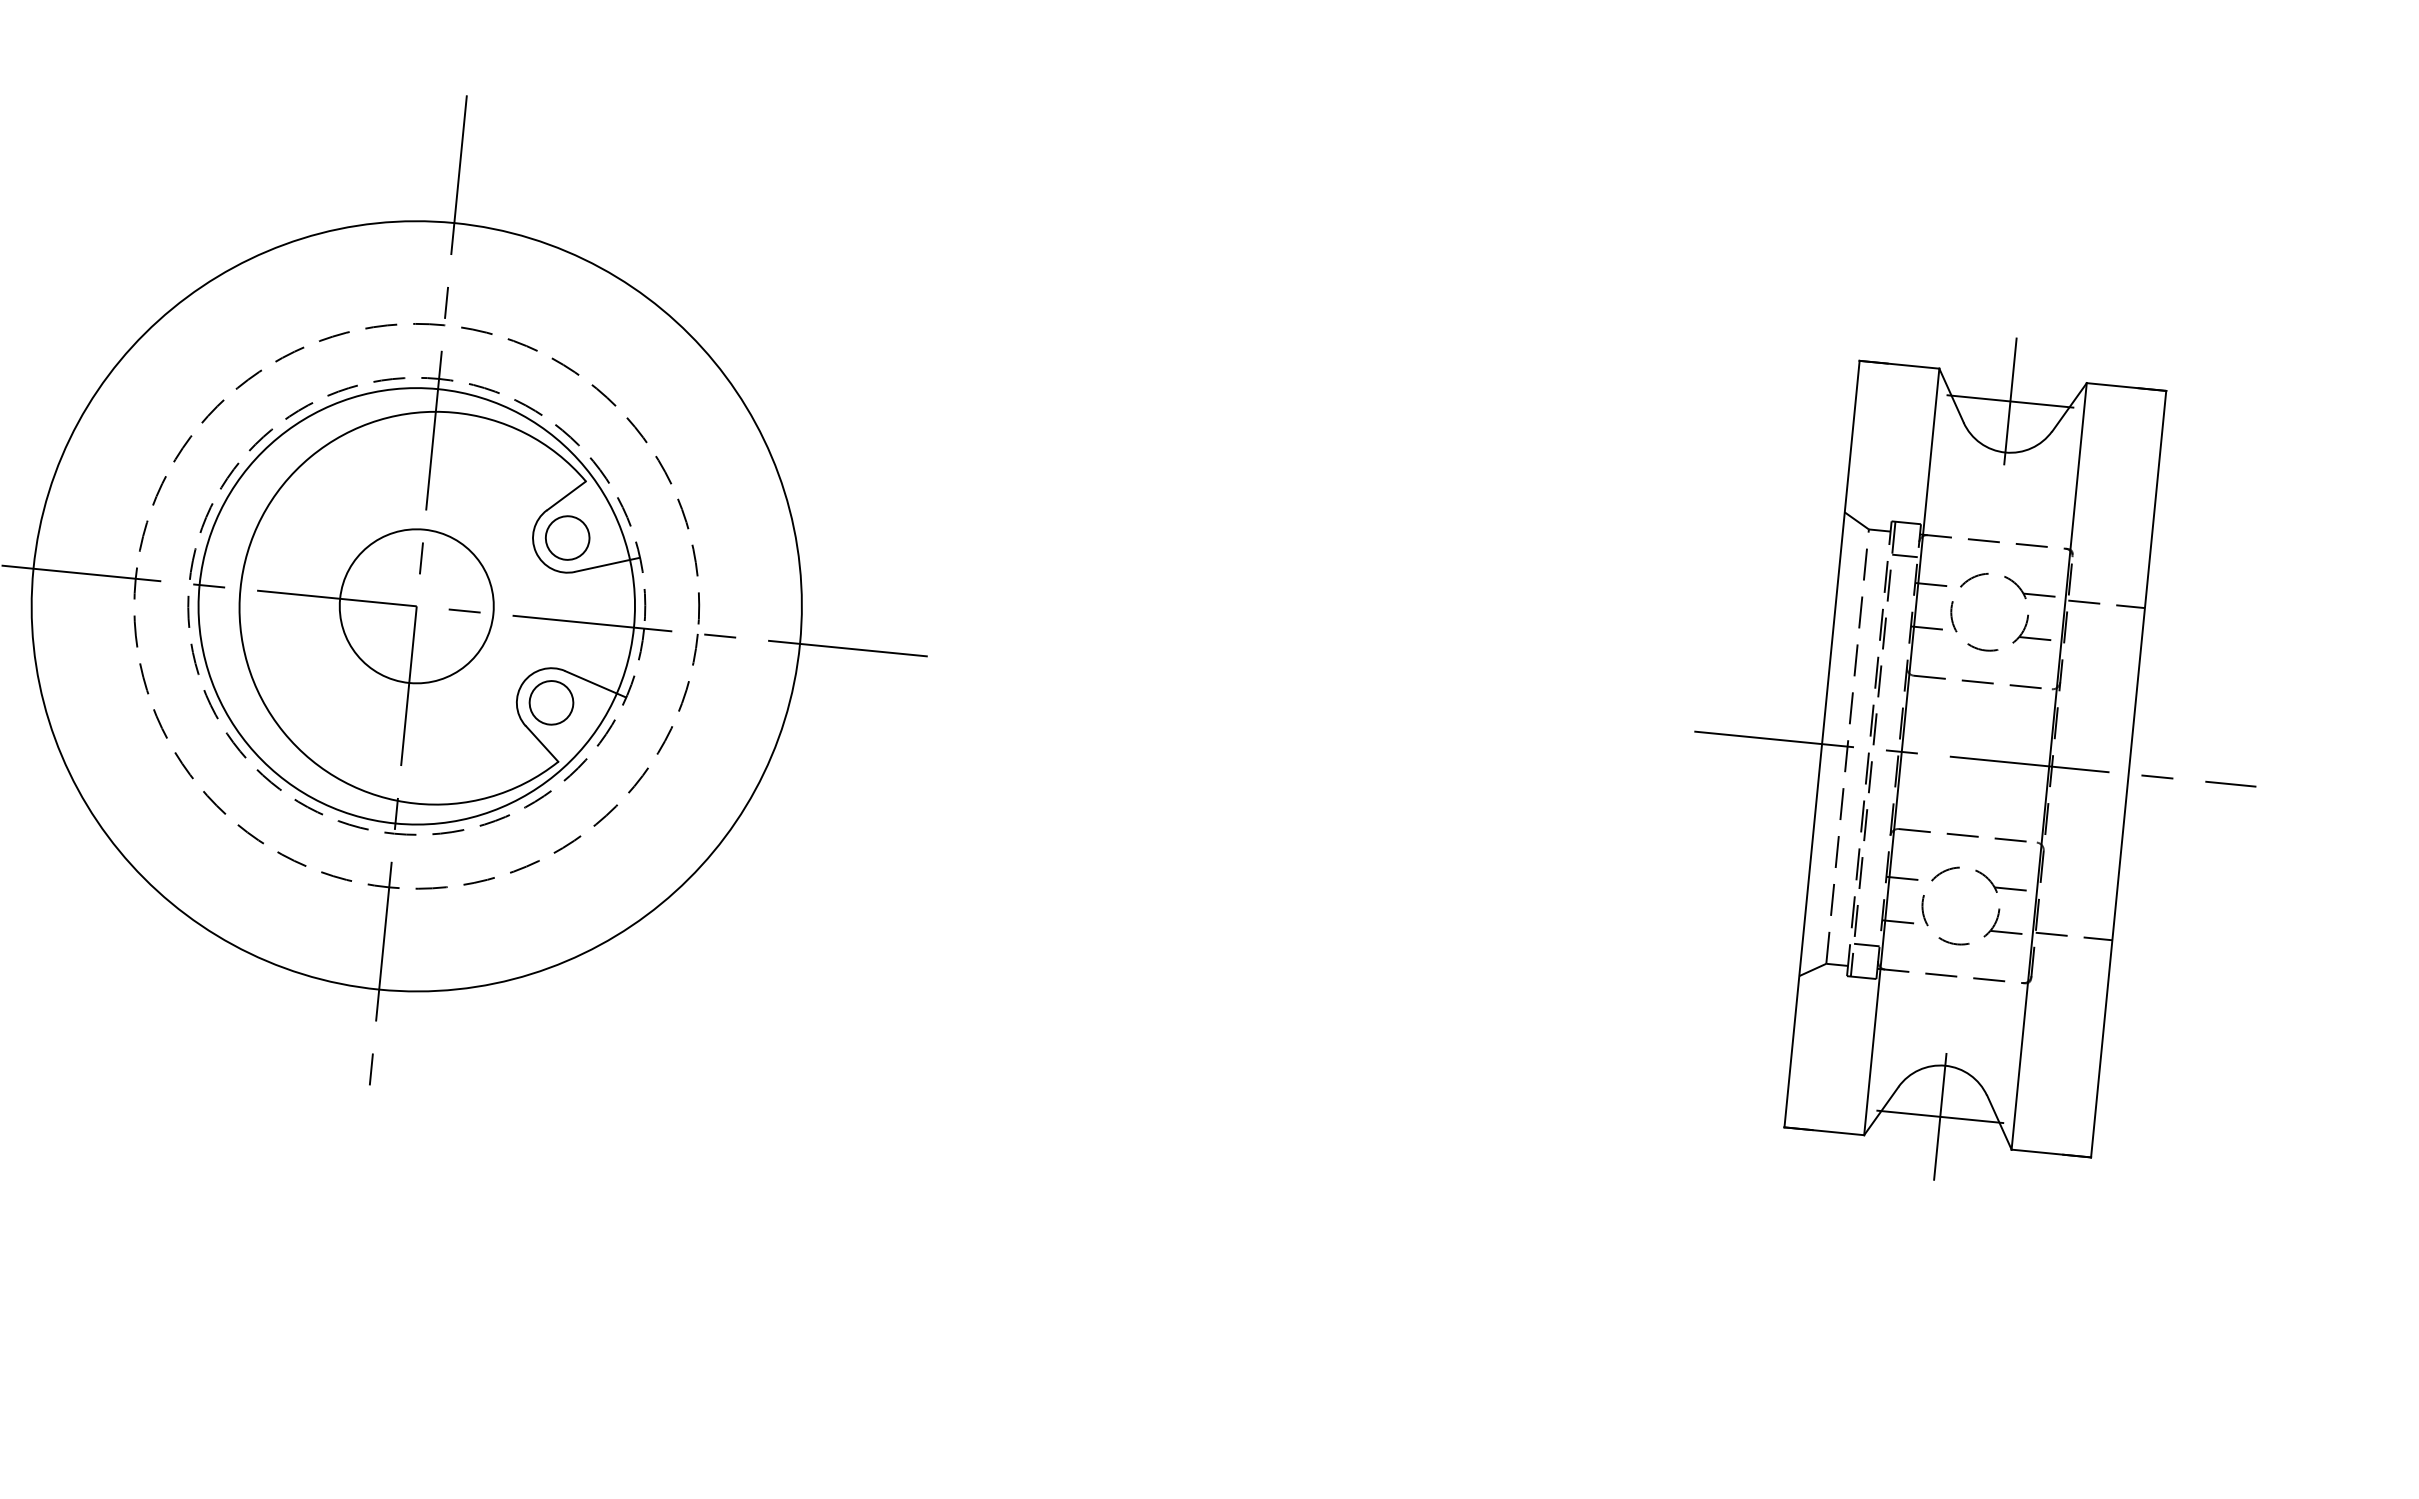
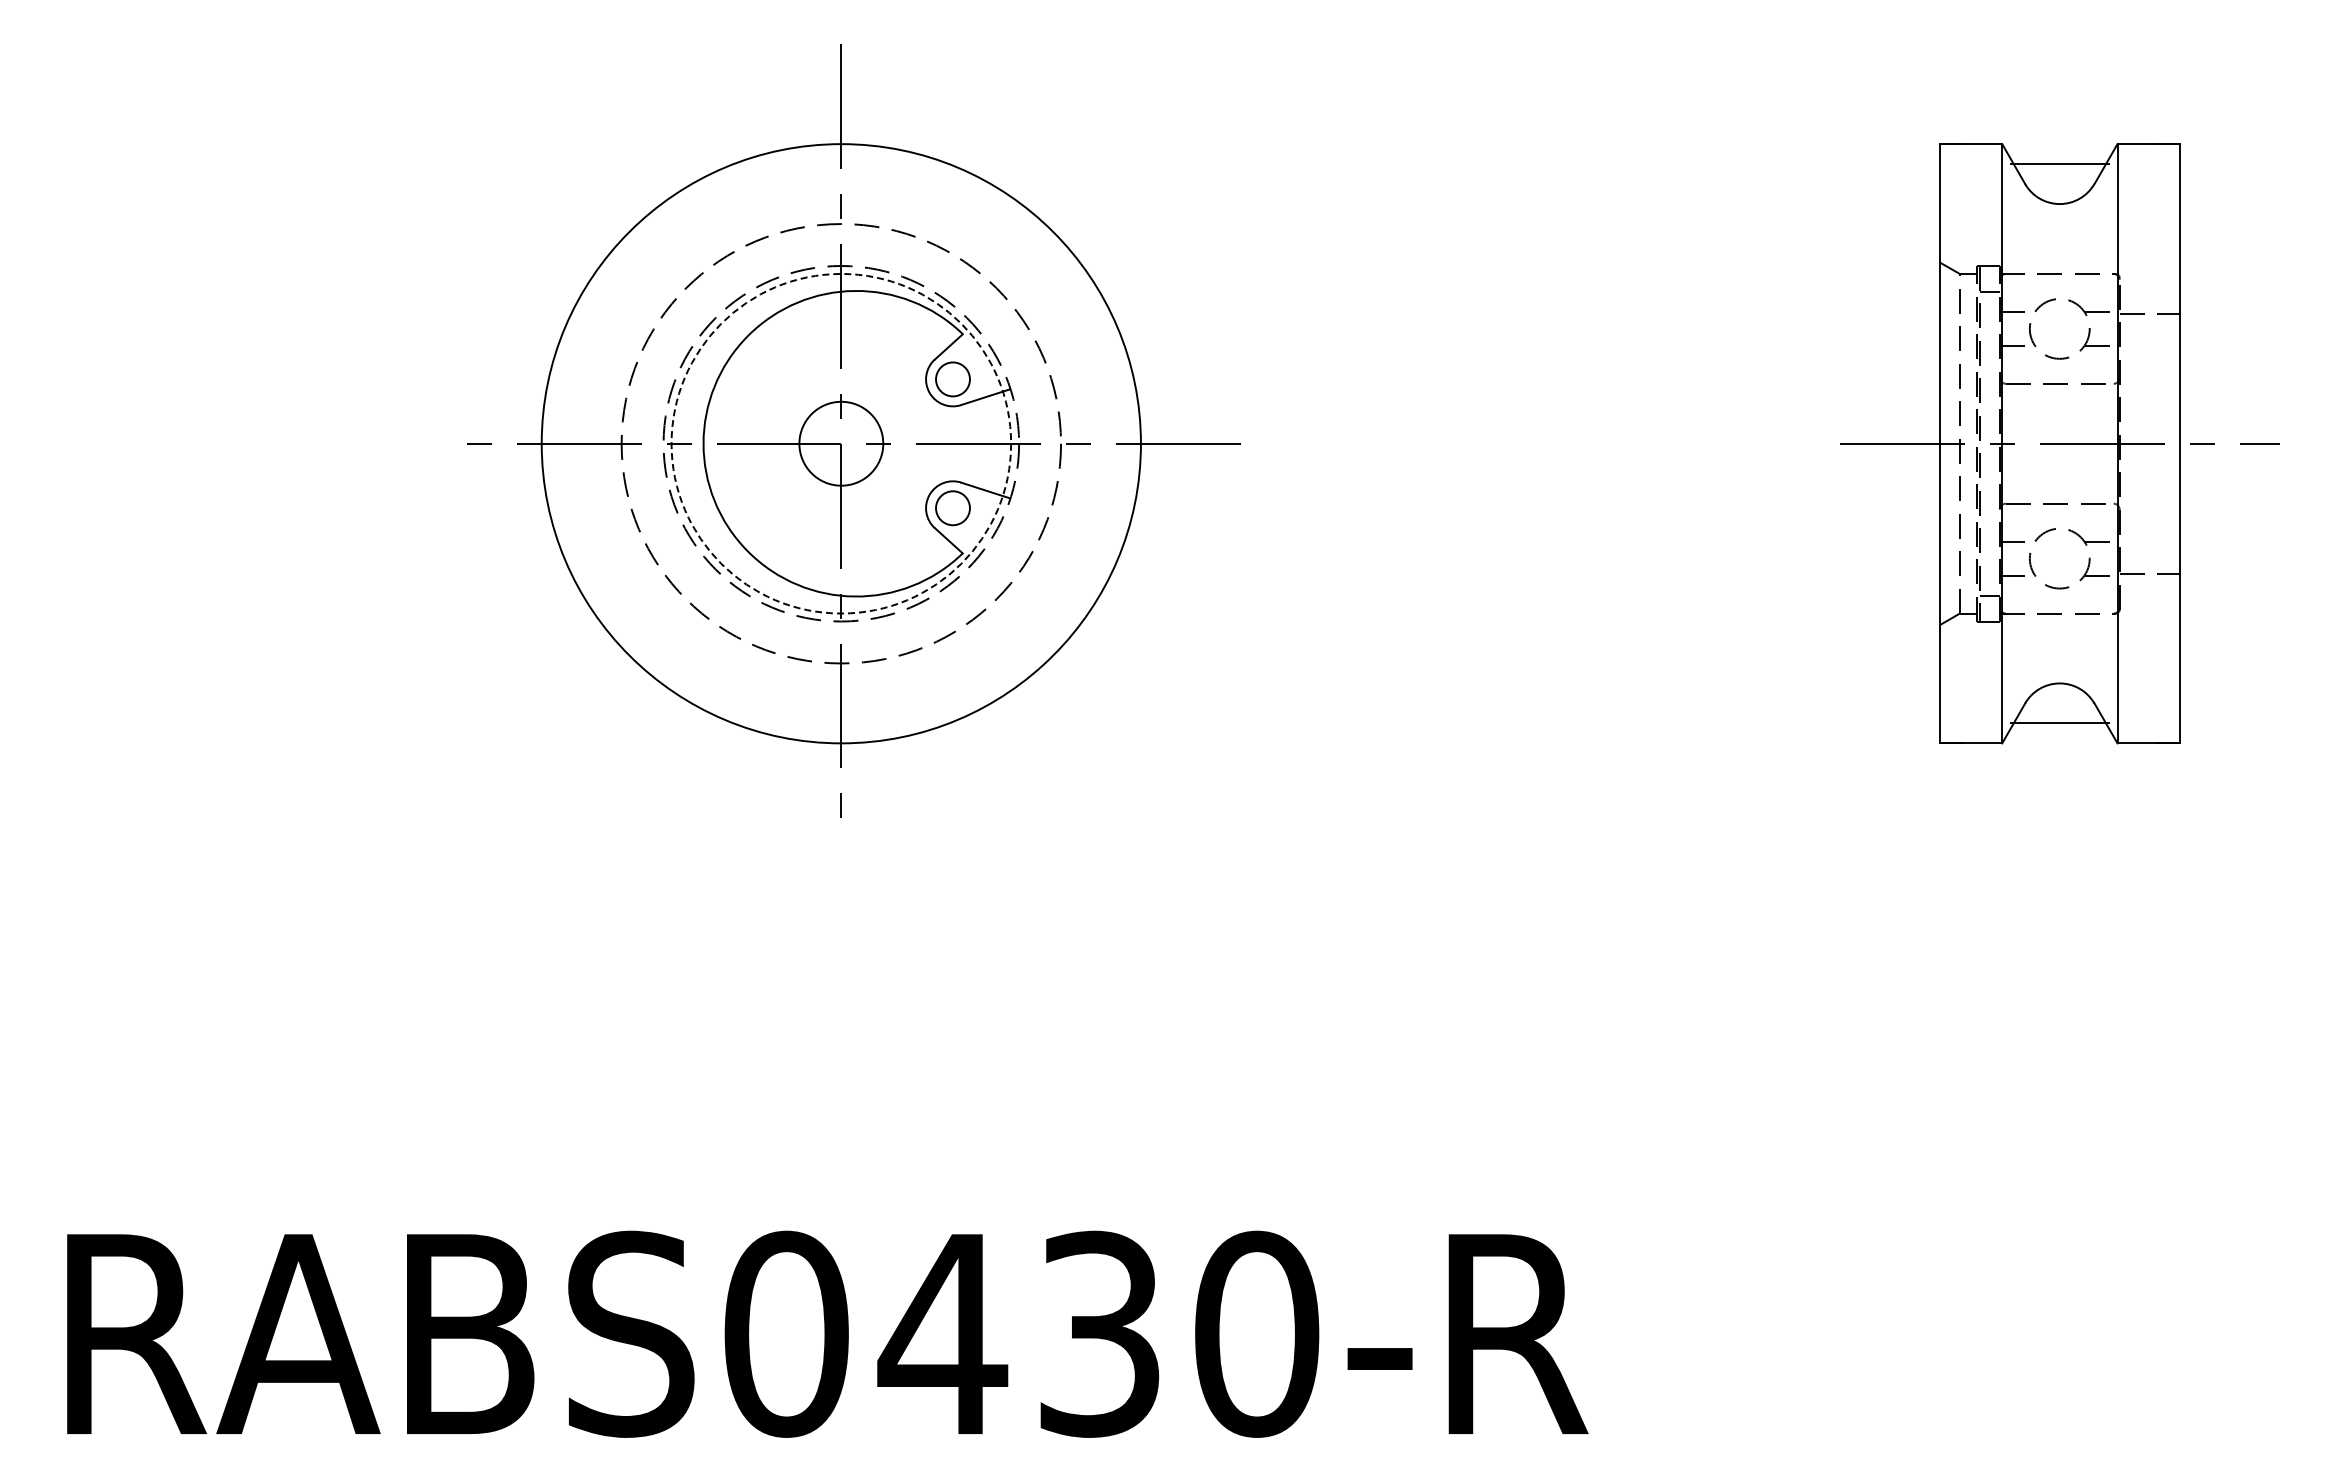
line: (2010, 401) -> (2059, 164), removed
circle: (417, 606) -> (841, 443), size x0.7
circle: (417, 606) -> (841, 443), solid -> dashed
line: (1939, 1116) -> (2059, 723), removed

